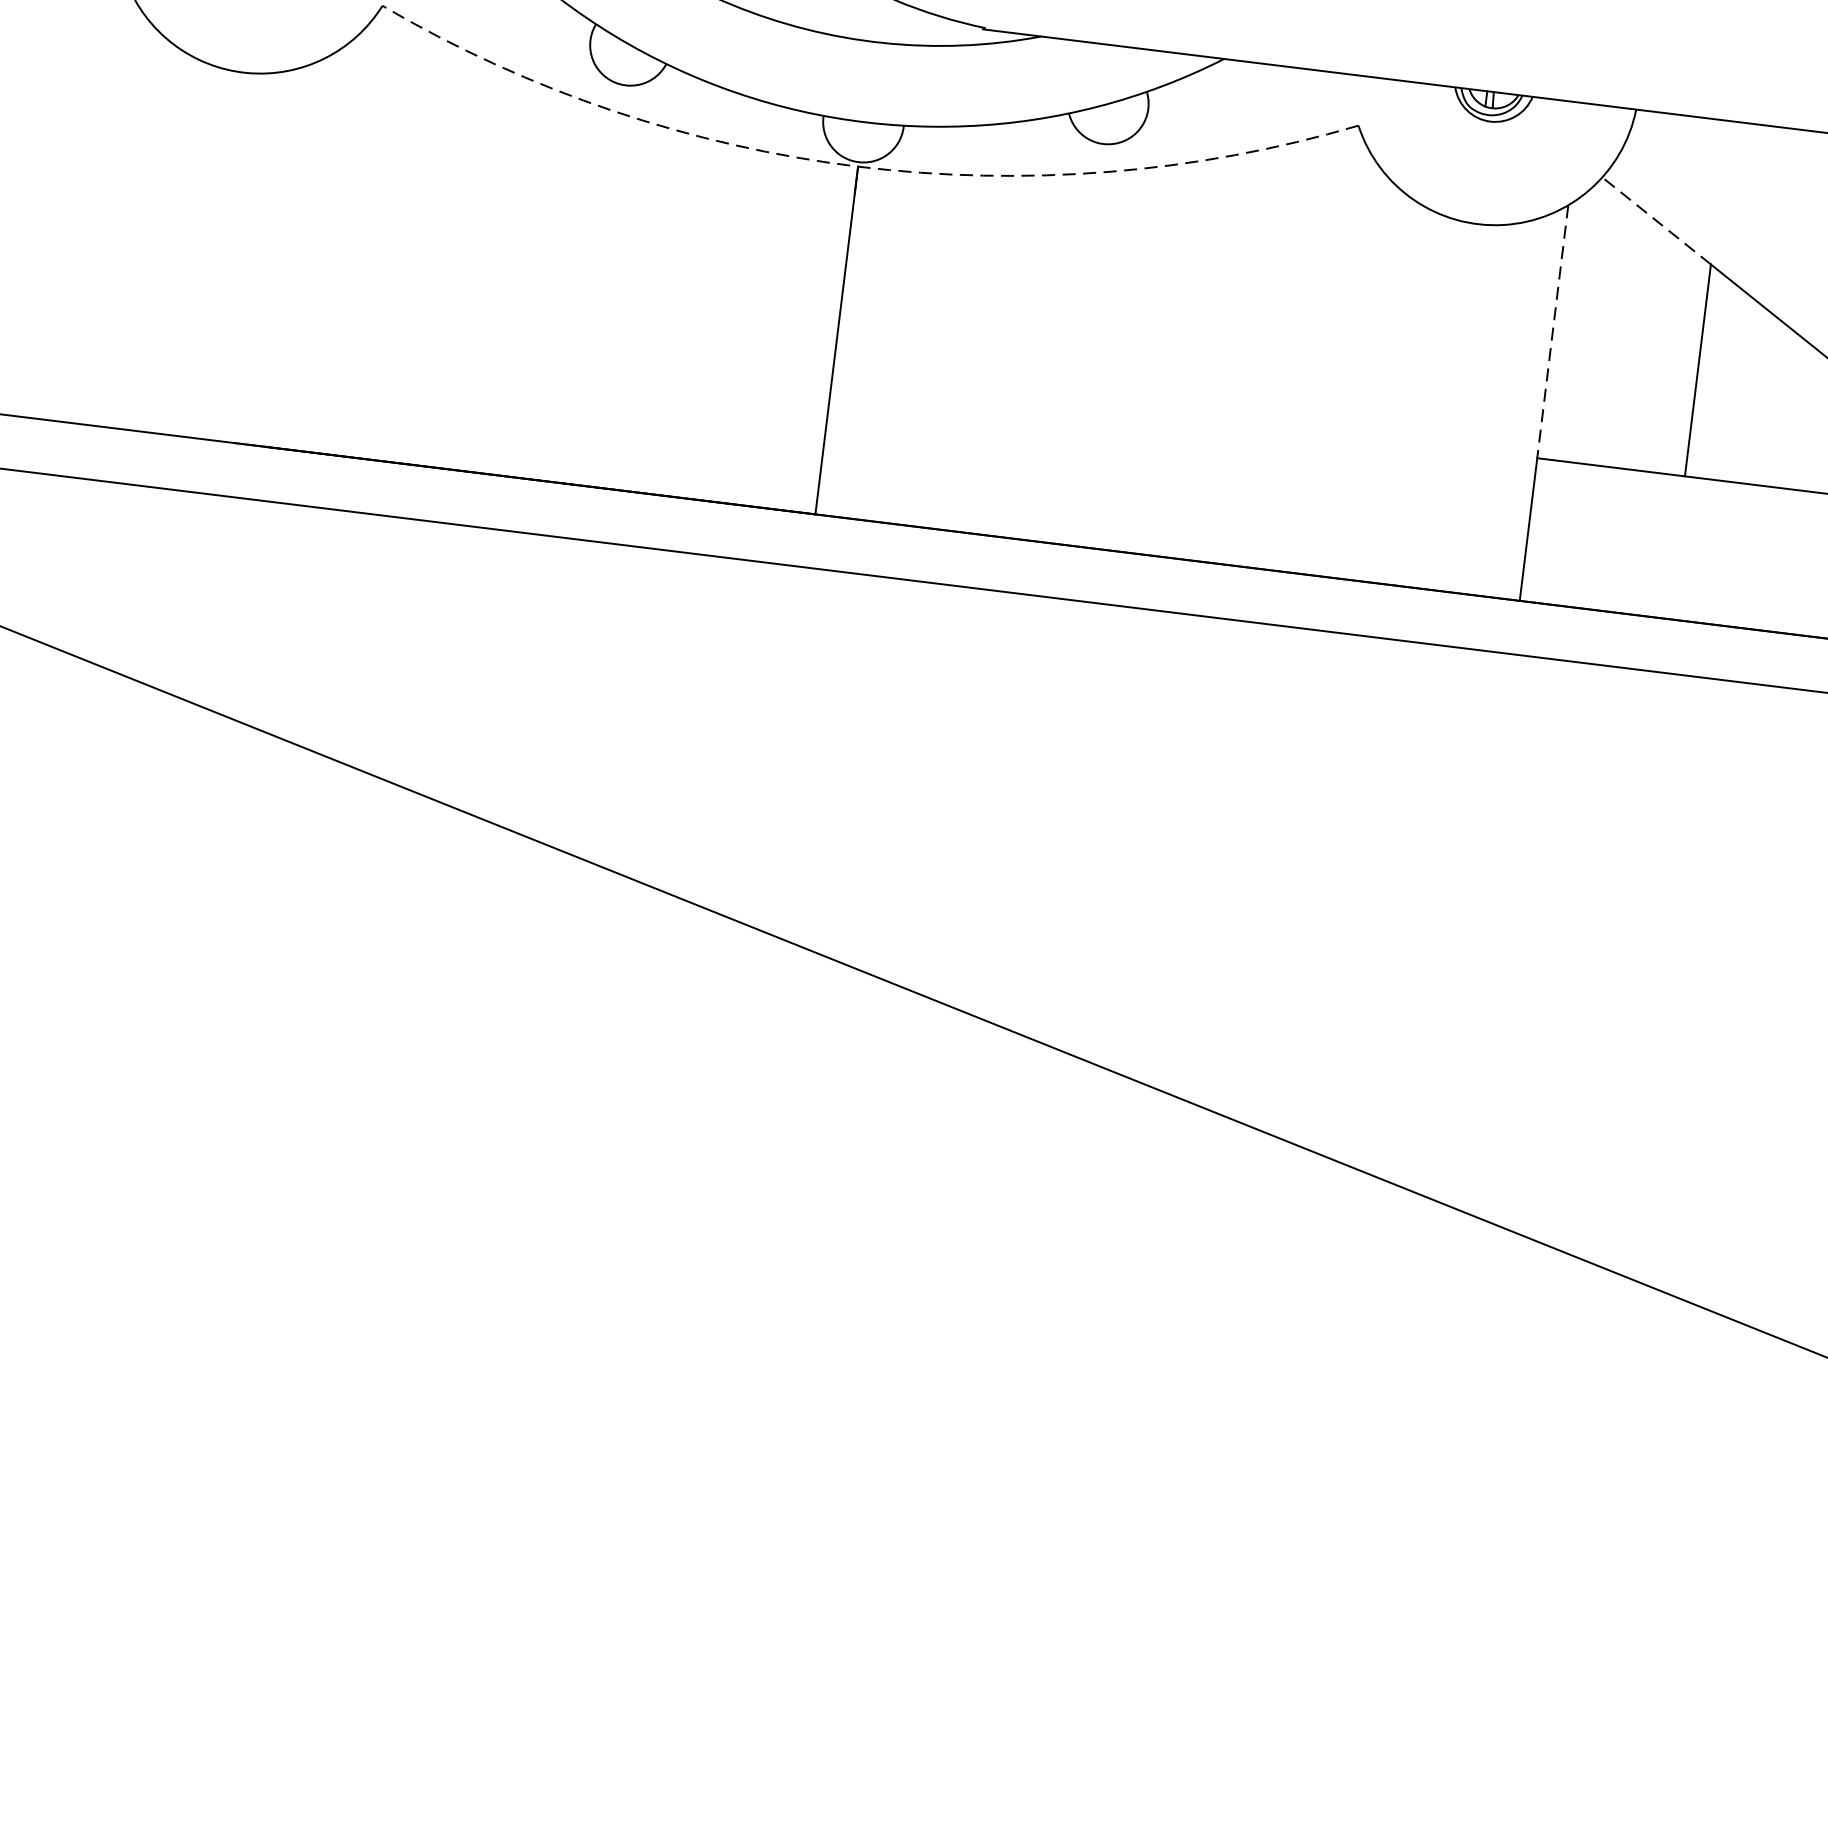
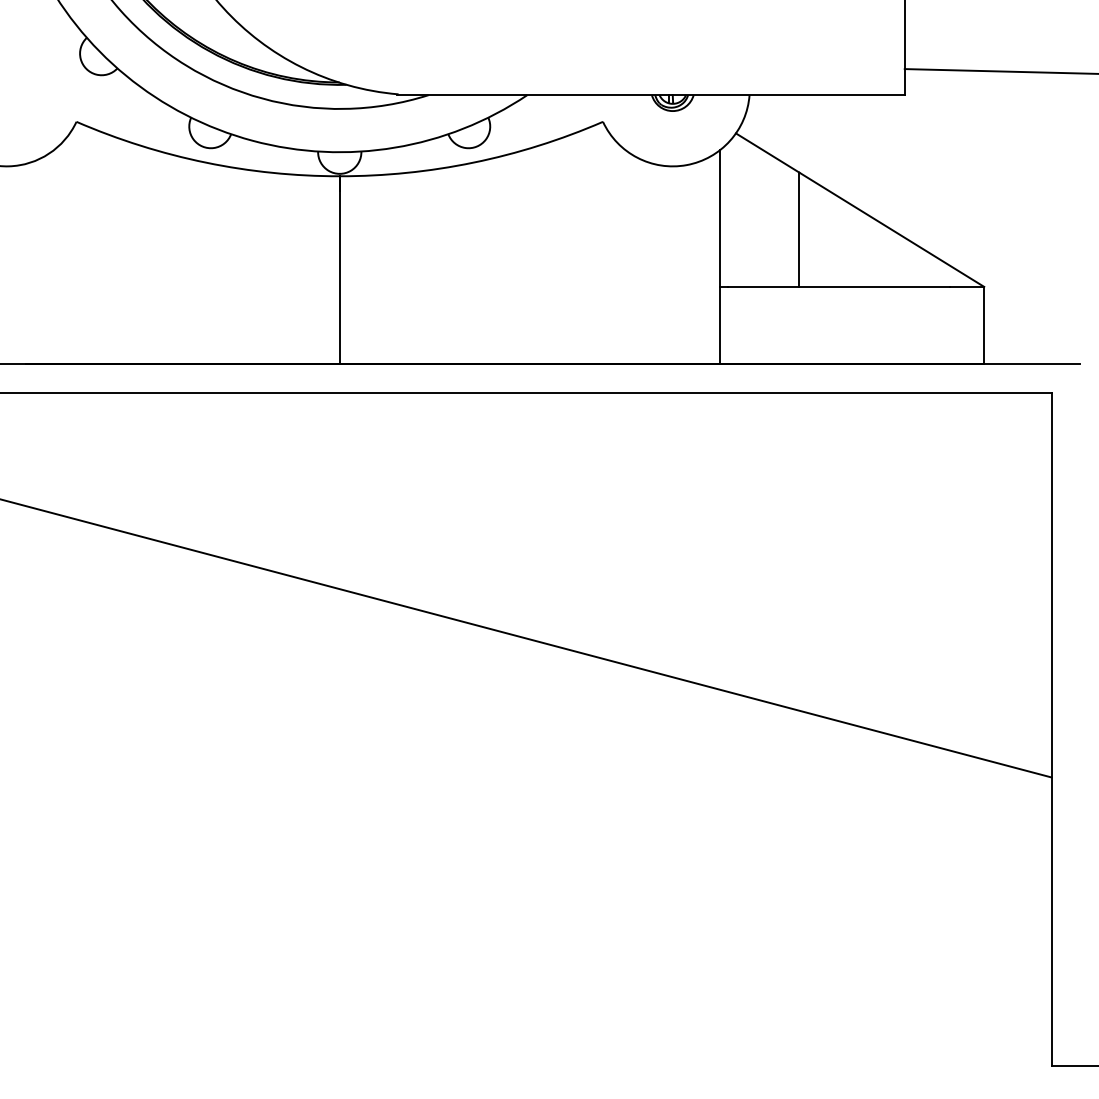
arc: (857, 167) -> (339, 176), dashed -> solid
line: (1656, 219) -> (767, 152), dashed -> solid
line: (1552, 333) -> (719, 219), dashed -> solid

